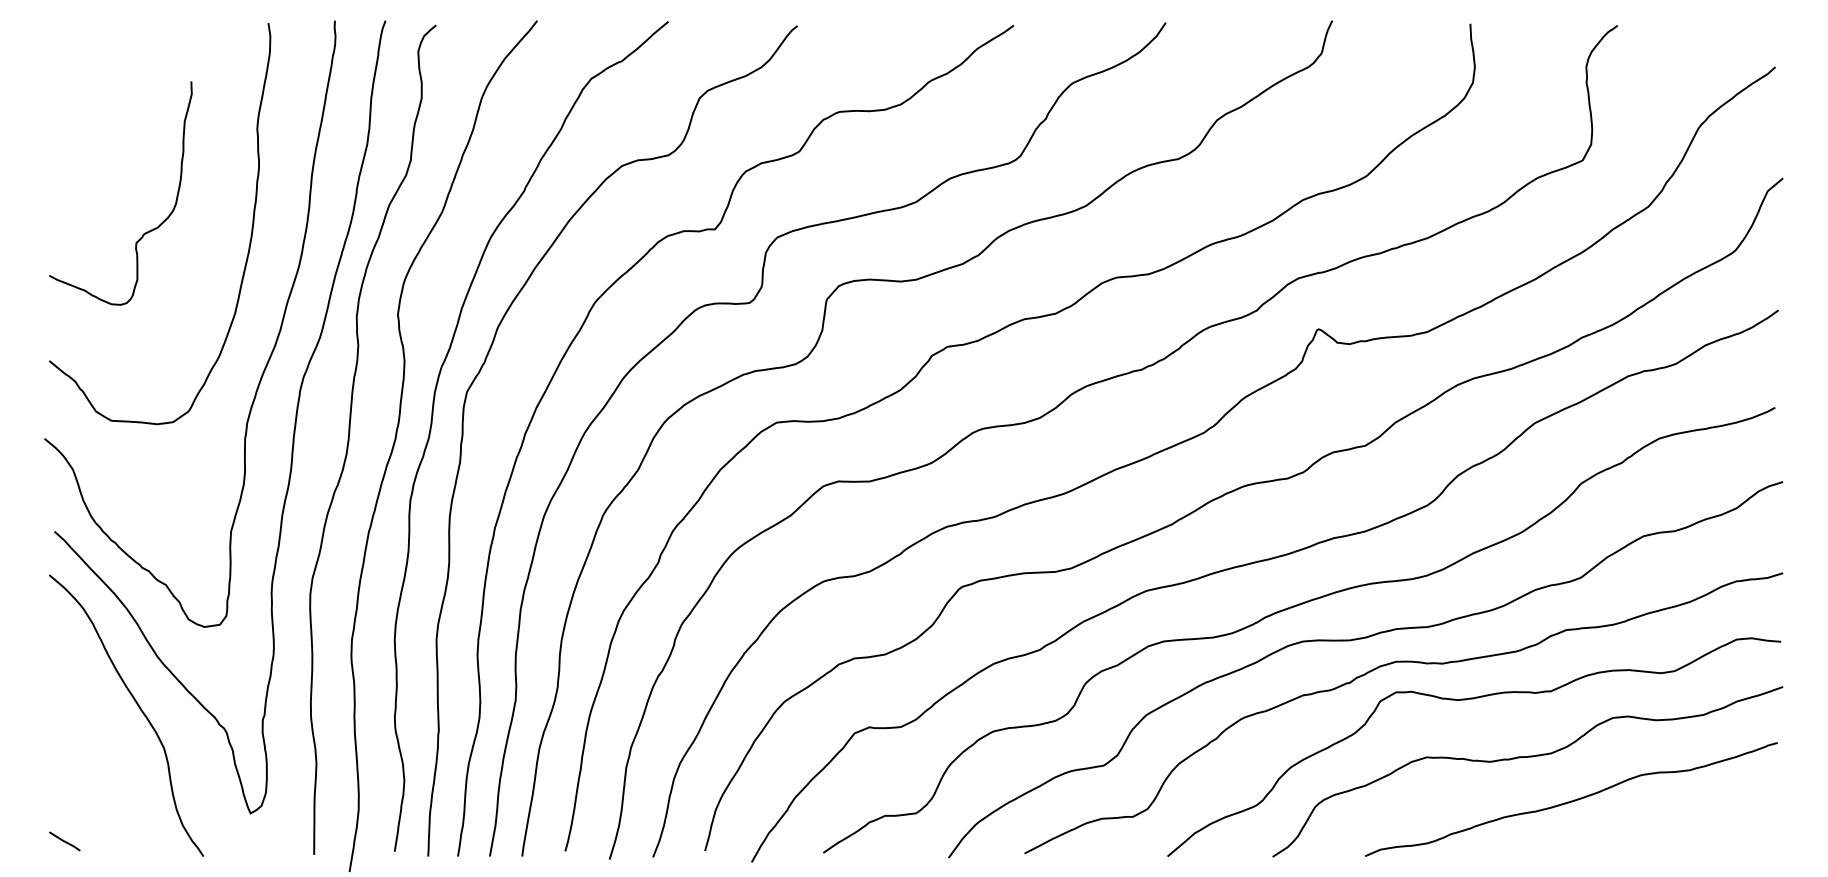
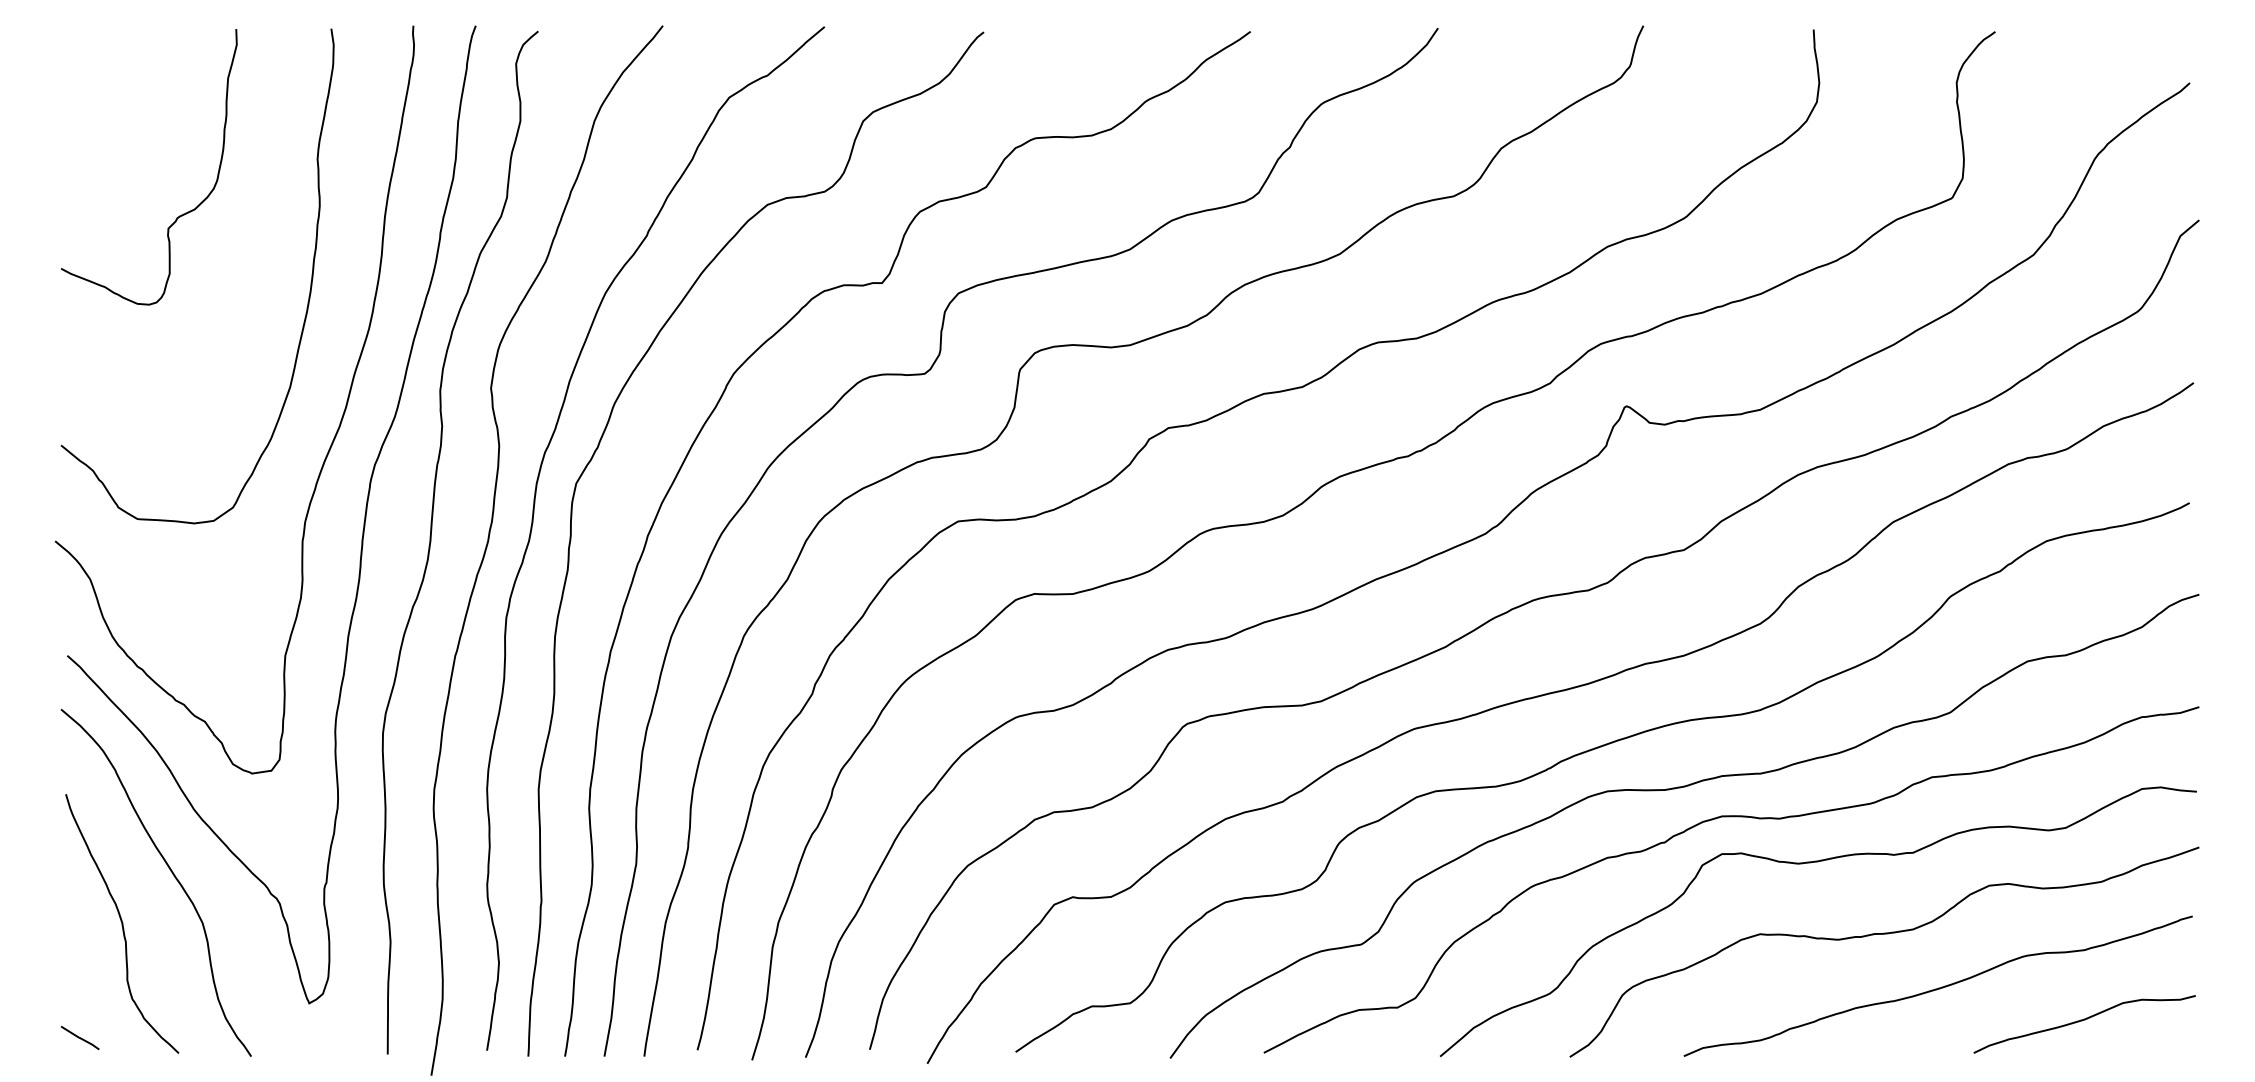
curve: (143, 233) -> (177, 216), moved
curve: (98, 748) -> (121, 923), added
curve: (1690, 827) -> (2085, 1020), added

